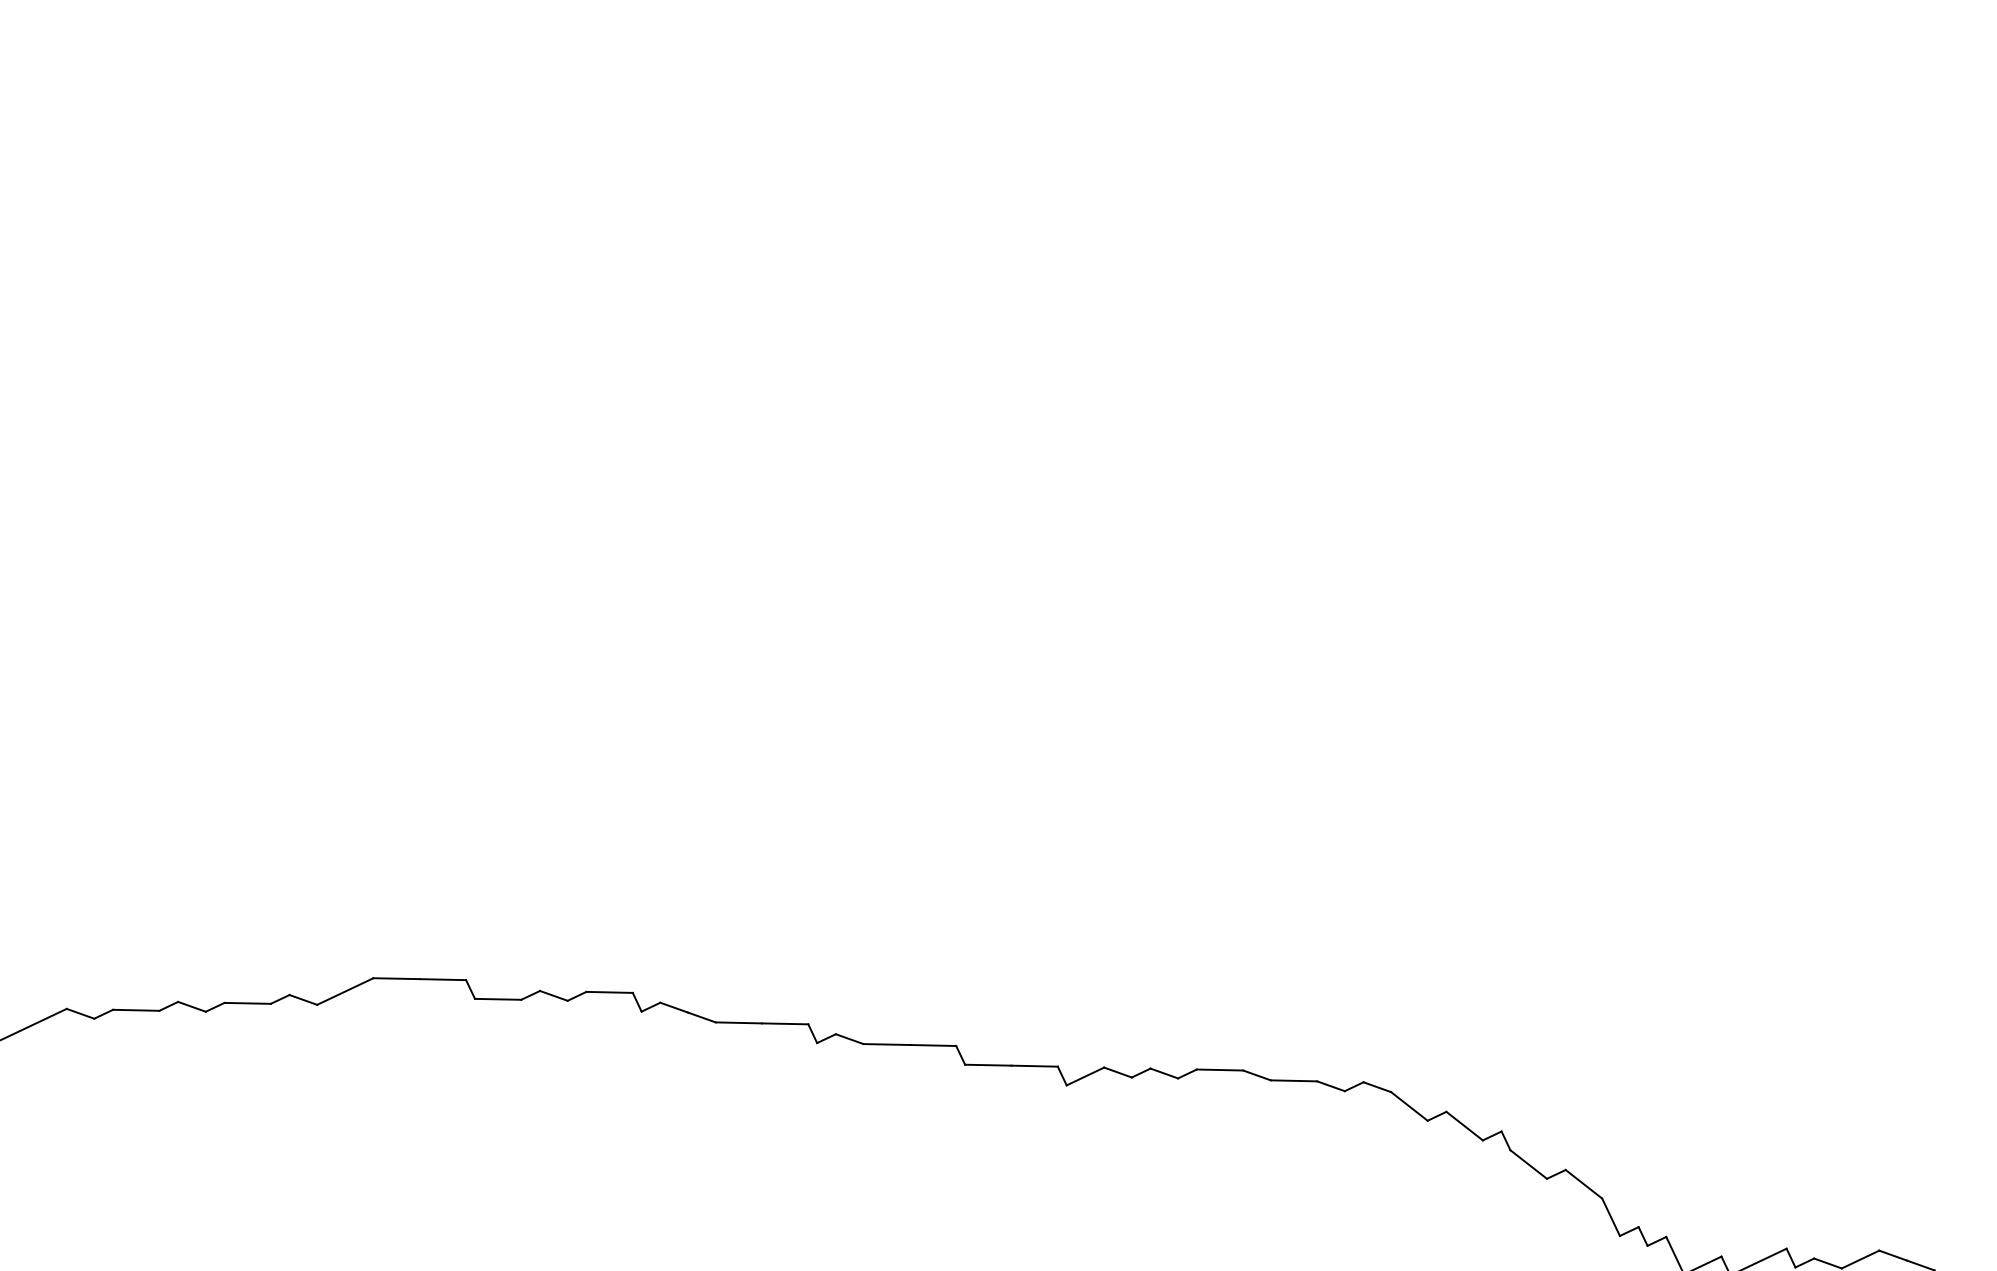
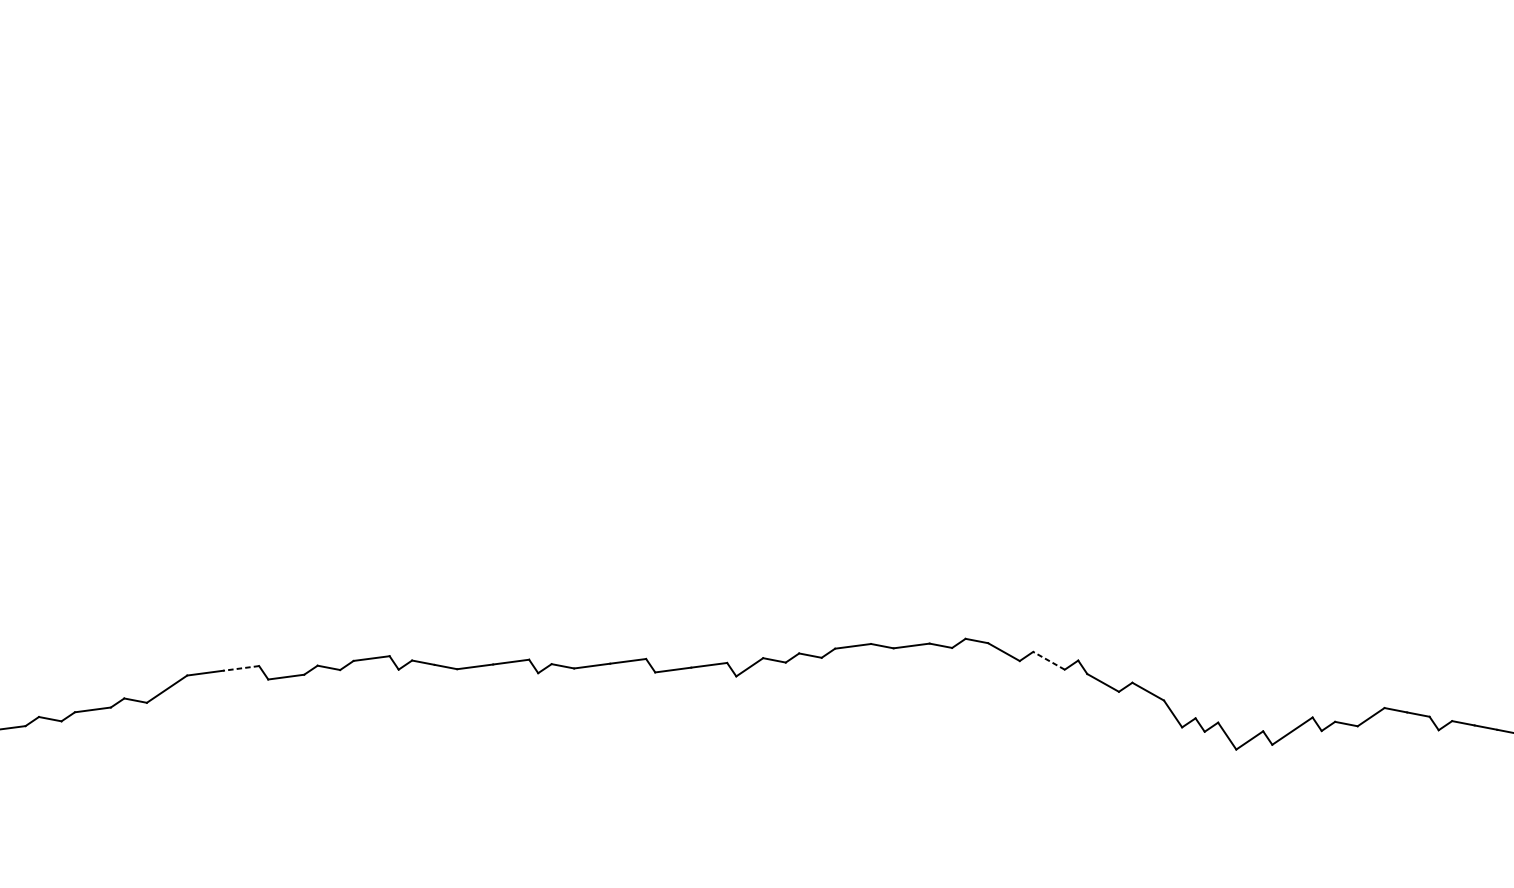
line: (442, 979) -> (240, 668), solid -> dashed
line: (1464, 1125) -> (1048, 660), solid -> dashed

